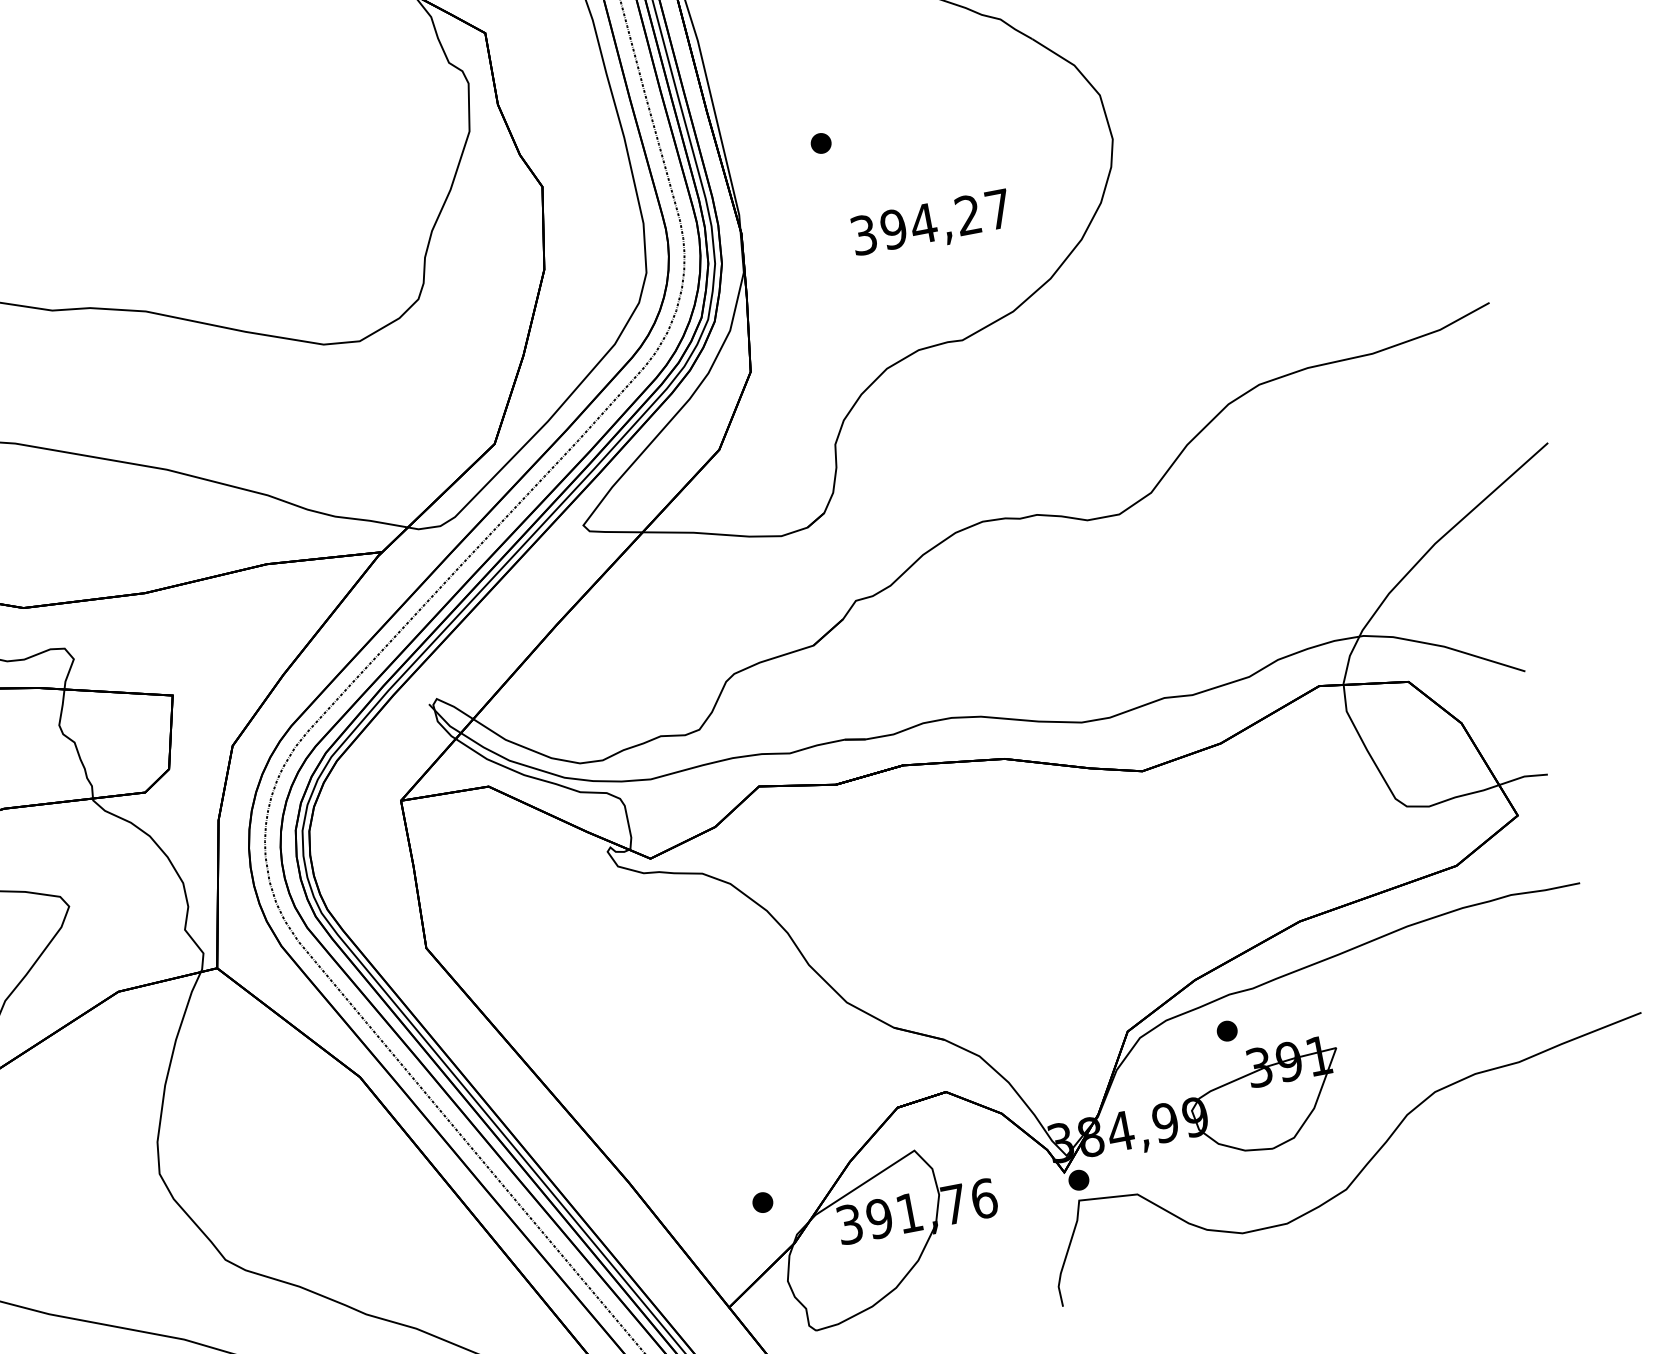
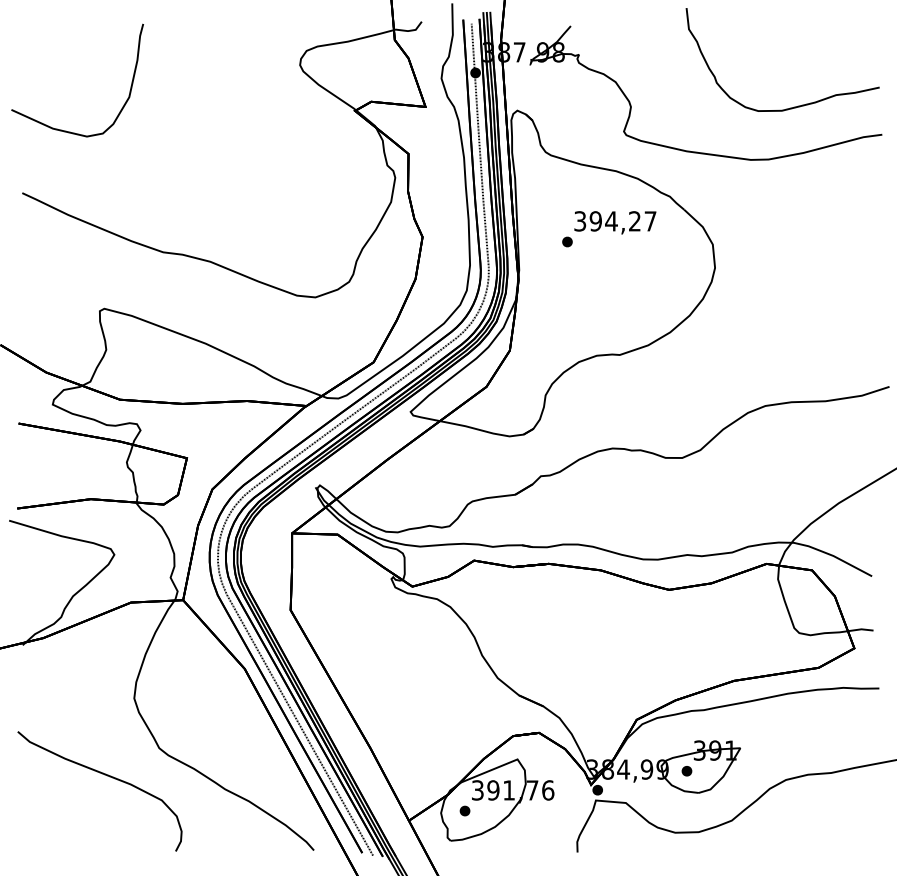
text: (931, 224) -> (615, 222), moved
part: (1226, 1031) -> (686, 771), moved
part: (761, 1201) -> (464, 810), moved

